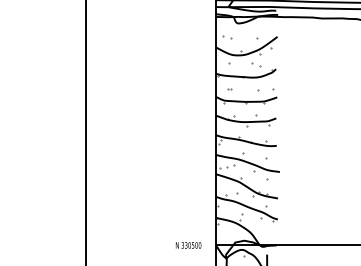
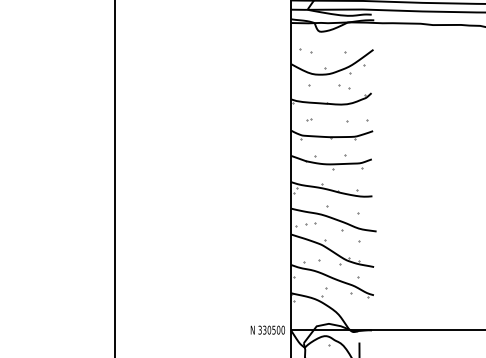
text: (188, 244) -> (267, 329), moved

